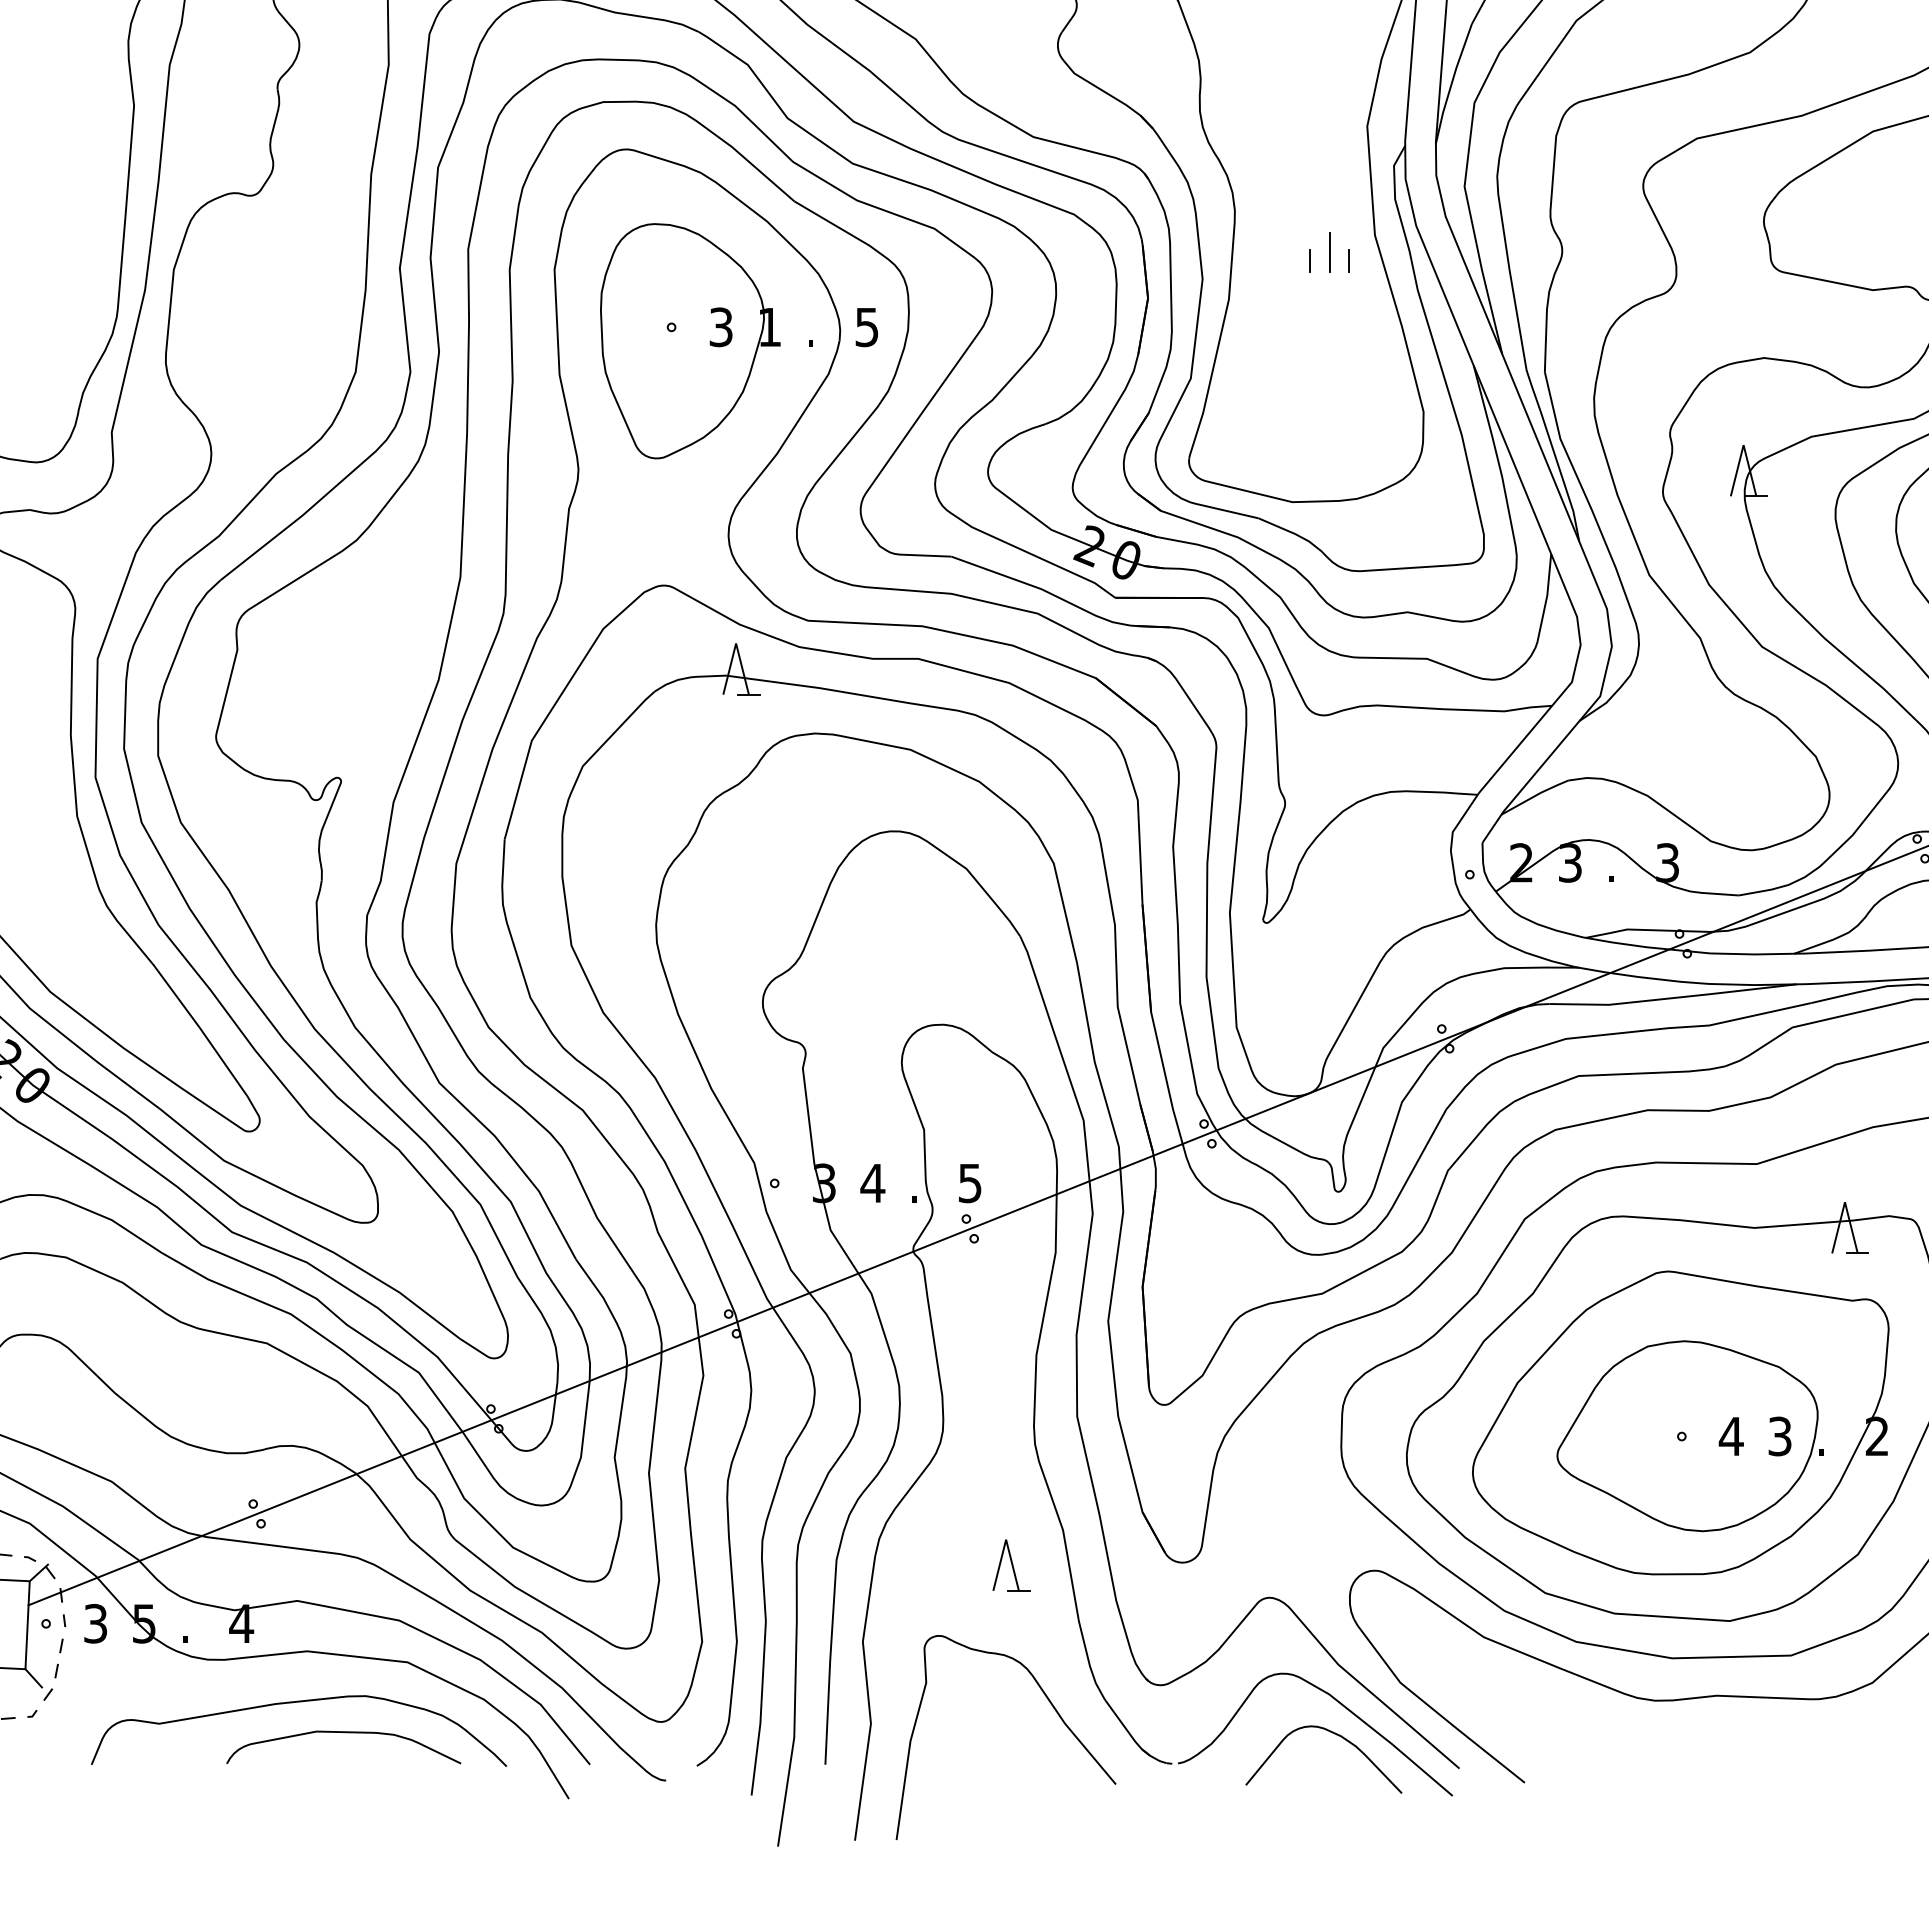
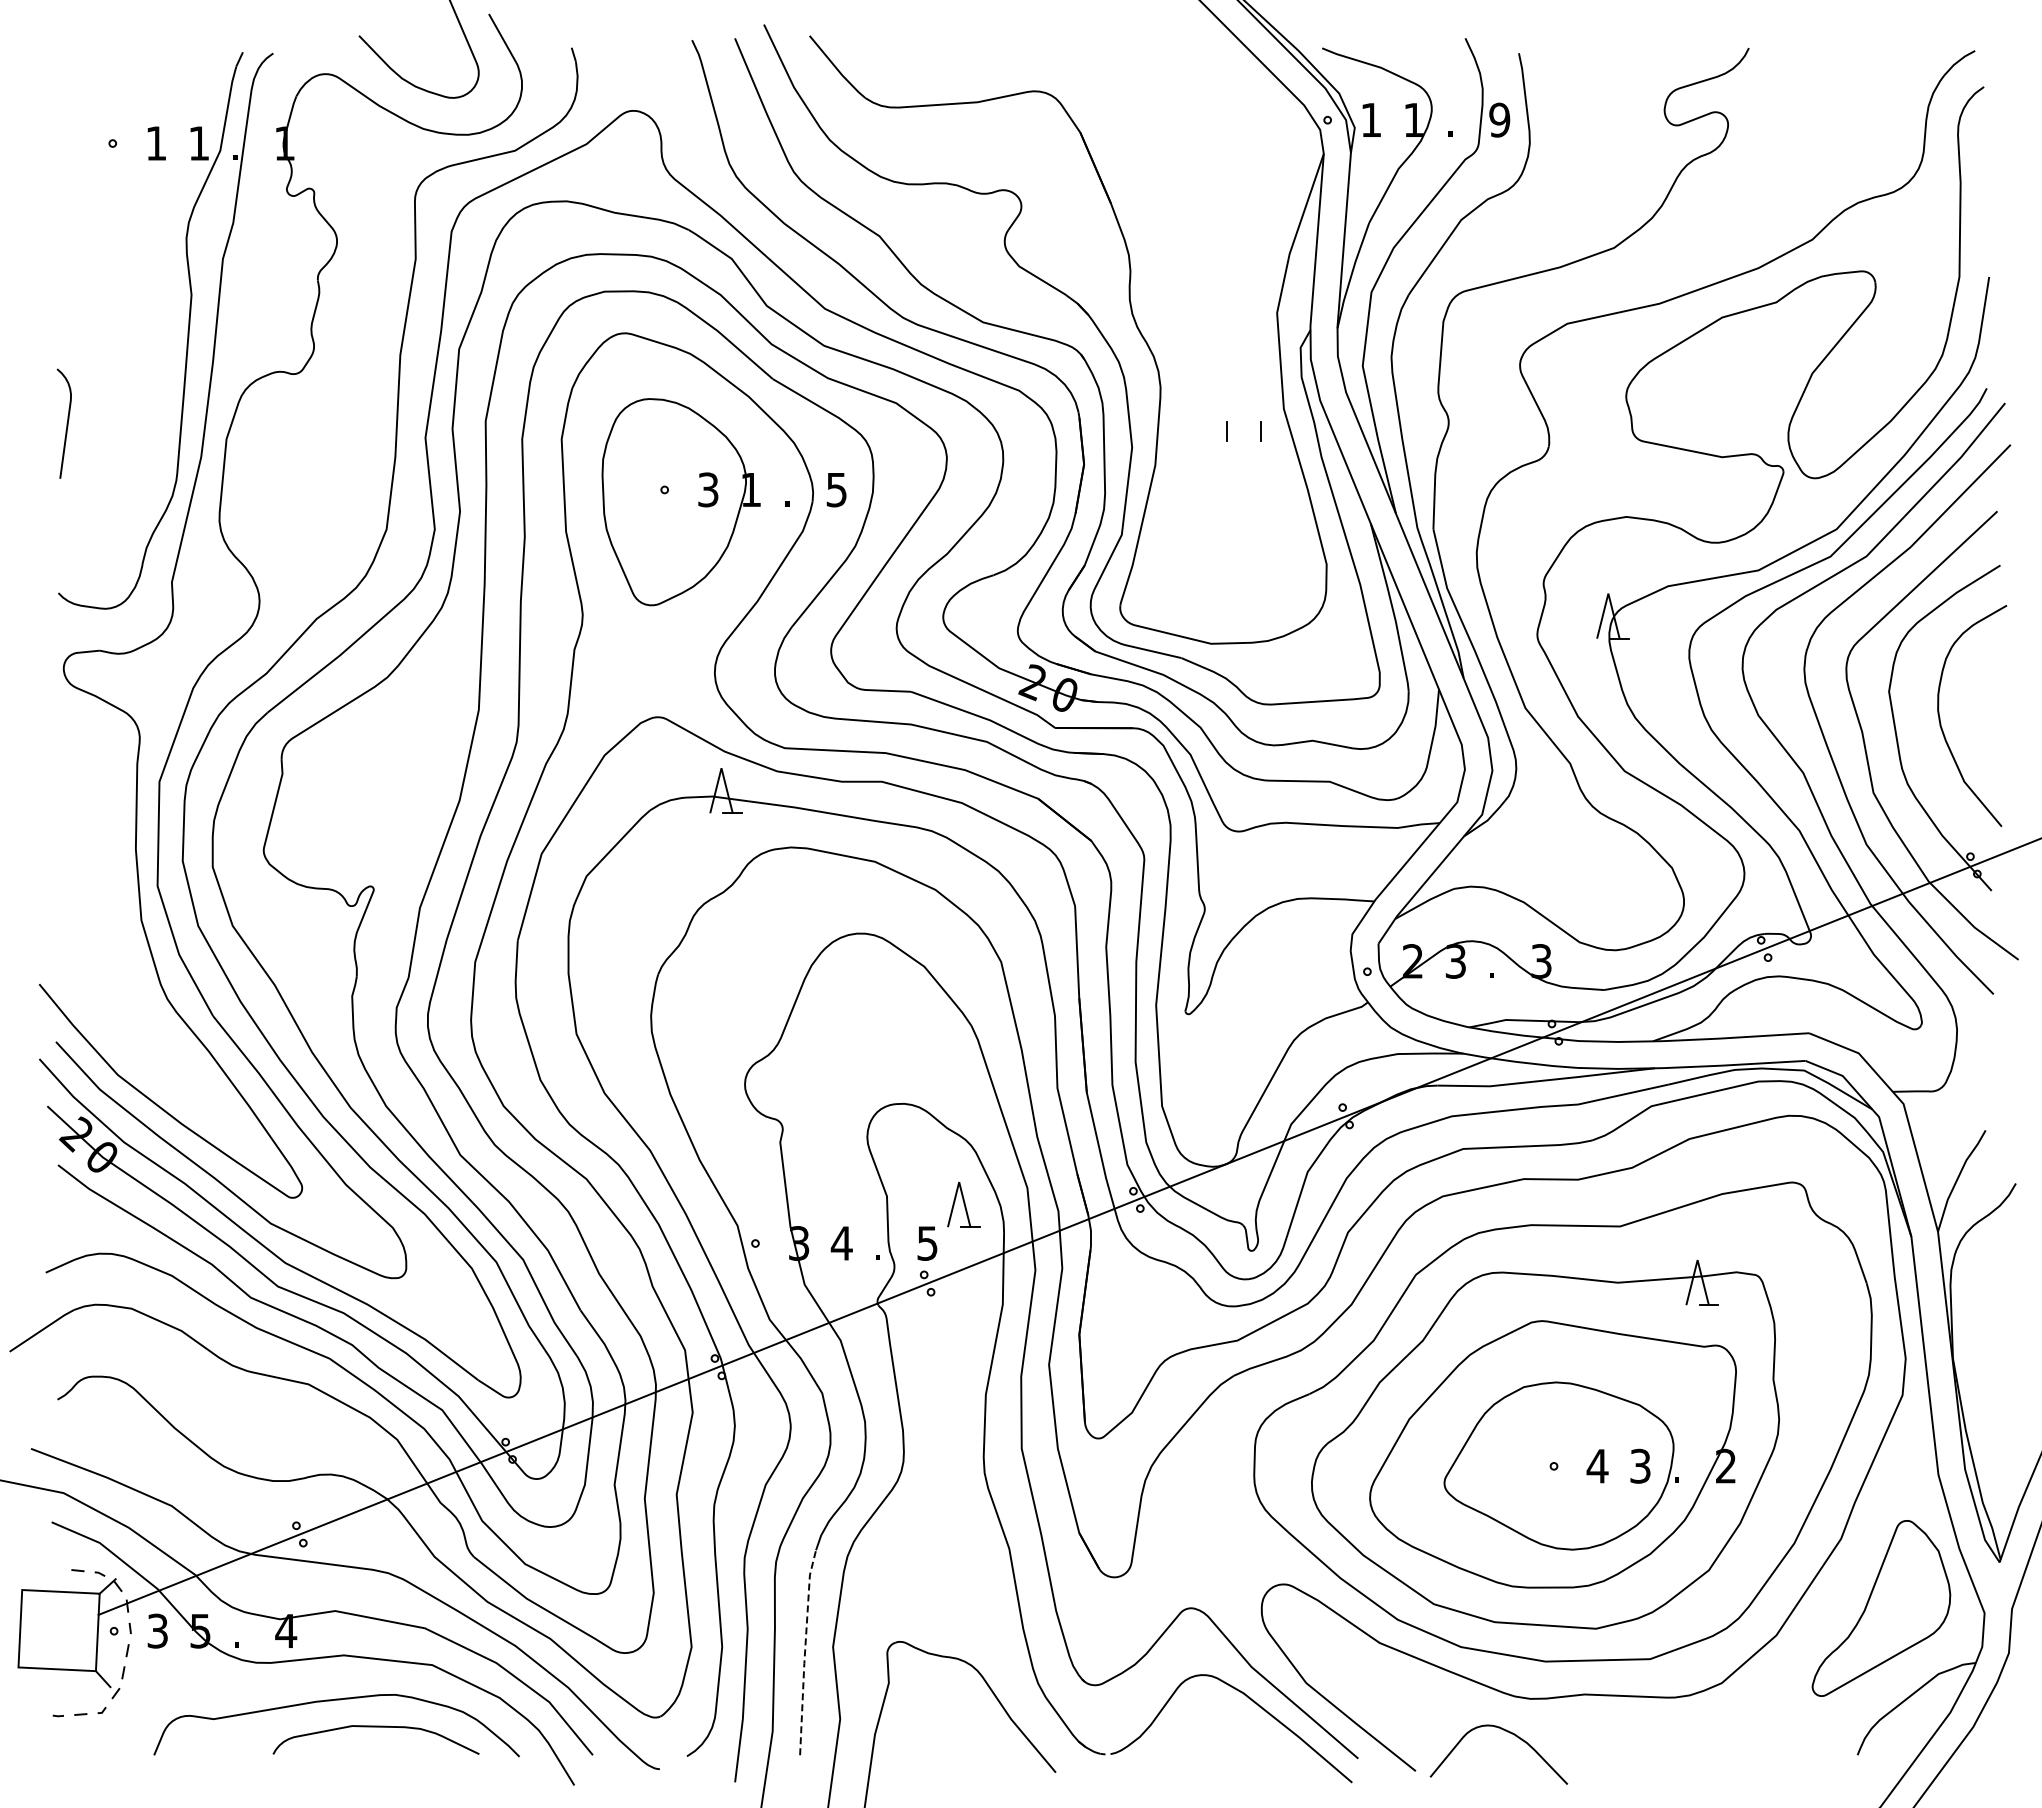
line: (1329, 251) -> (1243, 423), removed
part: (1011, 1565) -> (963, 1204), moved
line: (831, 1646) -> (805, 1651), solid -> dashed
curve: (1335, 1735) -> (1509, 1733), moved

